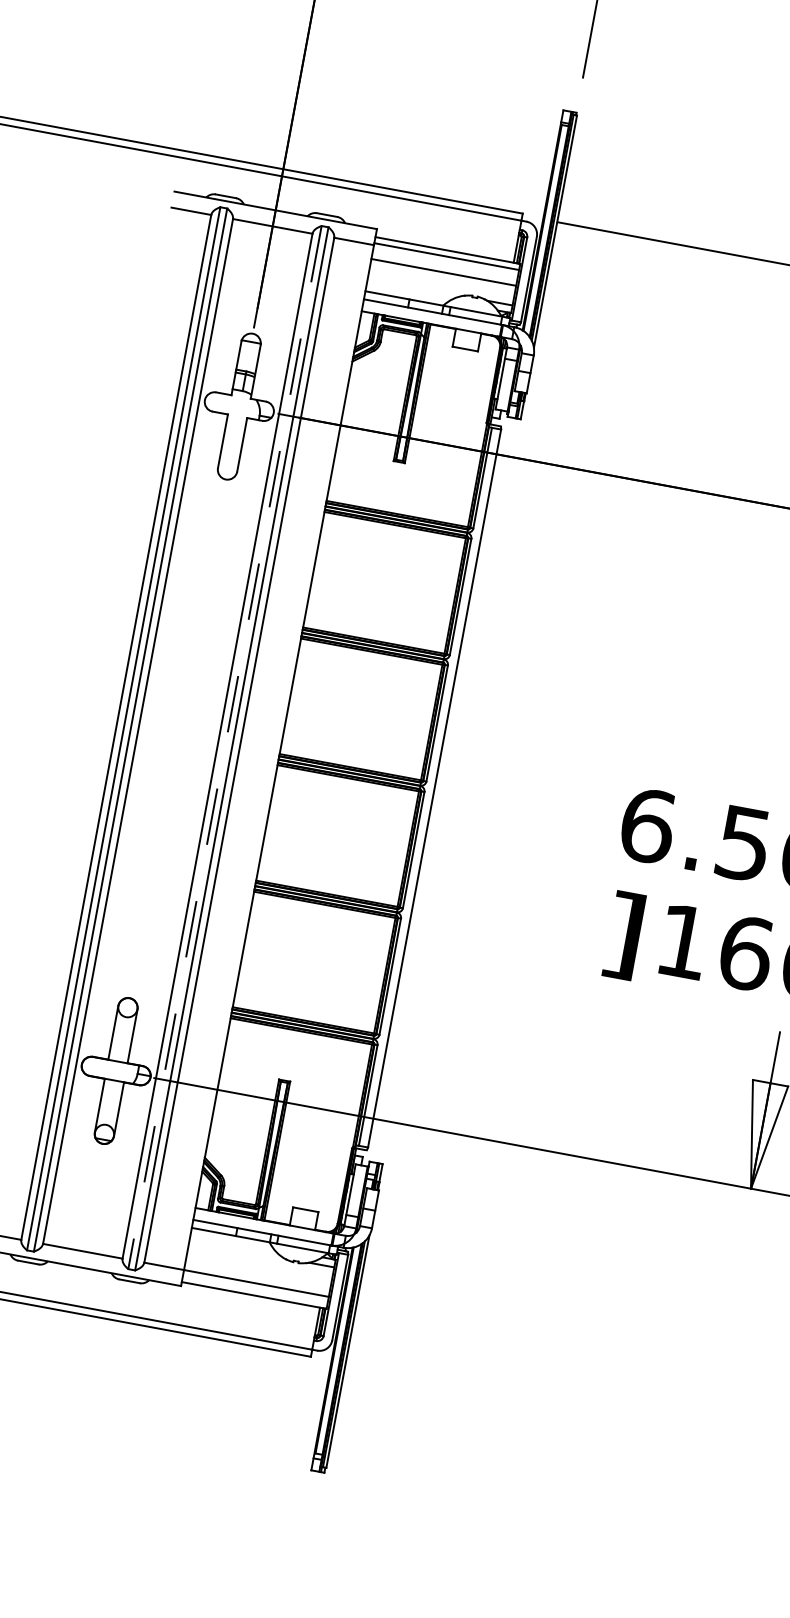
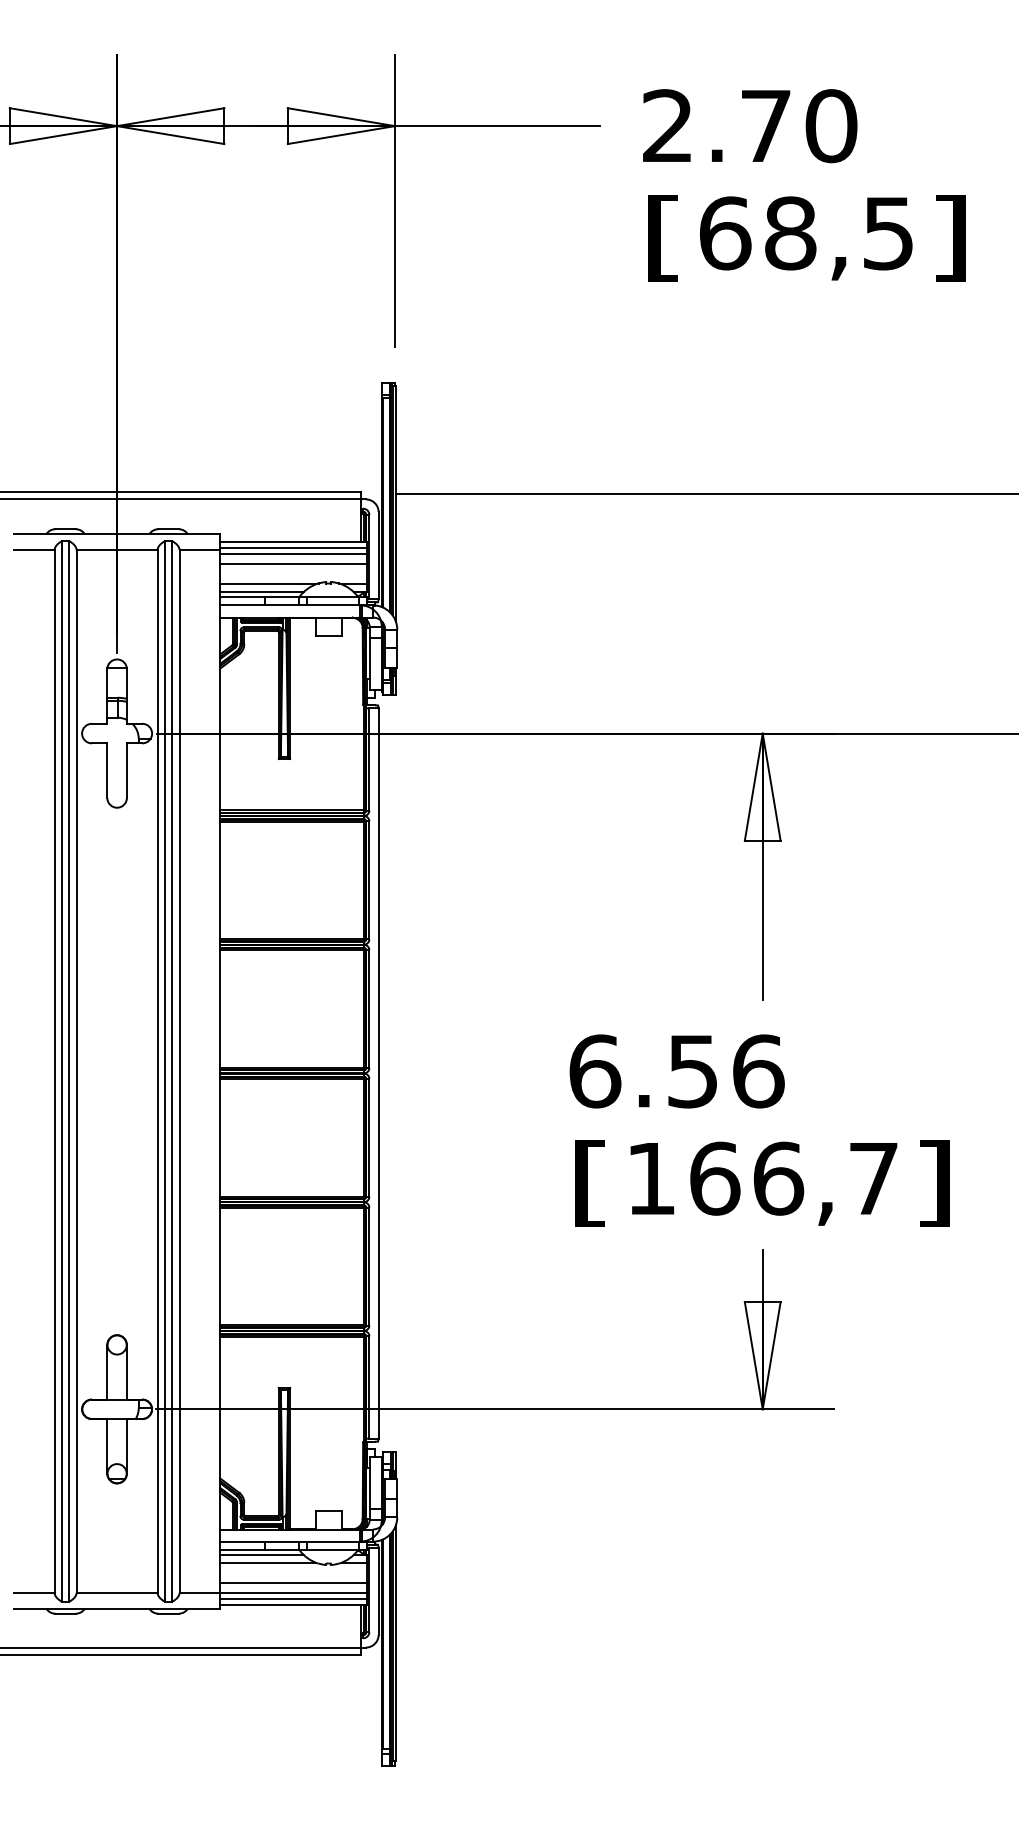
line: (445, 262) -> (293, 554), added
line: (414, 287) -> (267, 584), added
line: (407, 294) -> (261, 592), added
line: (225, 747) -> (165, 1071), dashed -> solid
text: (622, 935) -> (590, 1183), ] -> [
line: (231, 1240) -> (261, 1554), added
line: (236, 1249) -> (267, 1562), added
line: (258, 1273) -> (293, 1582), added
line: (255, 1289) -> (293, 1598), added

